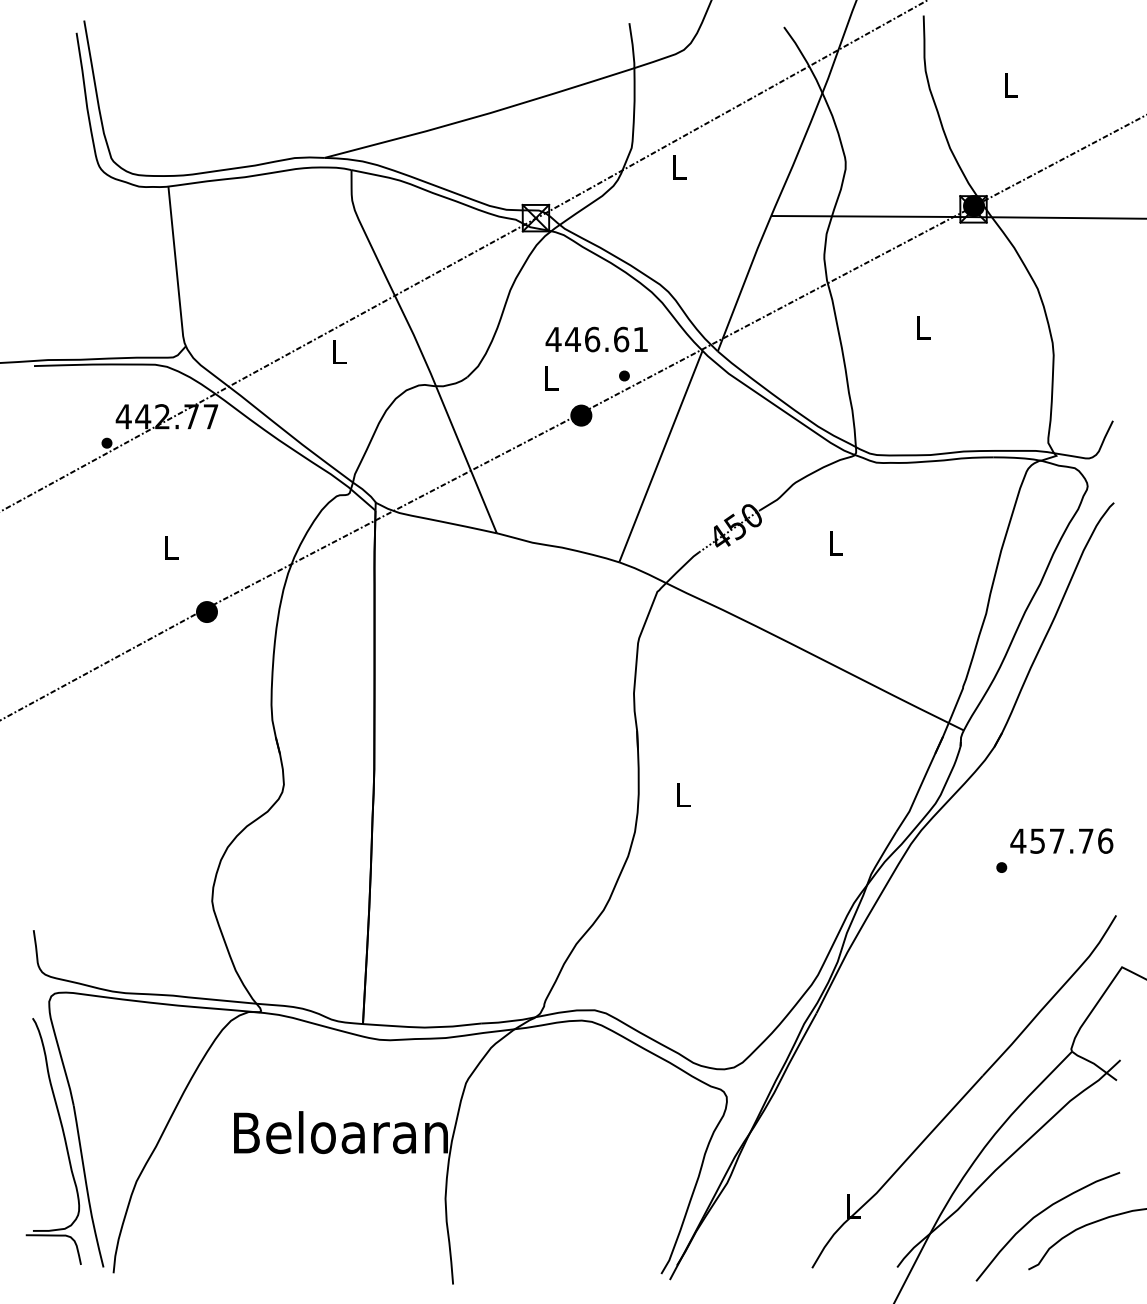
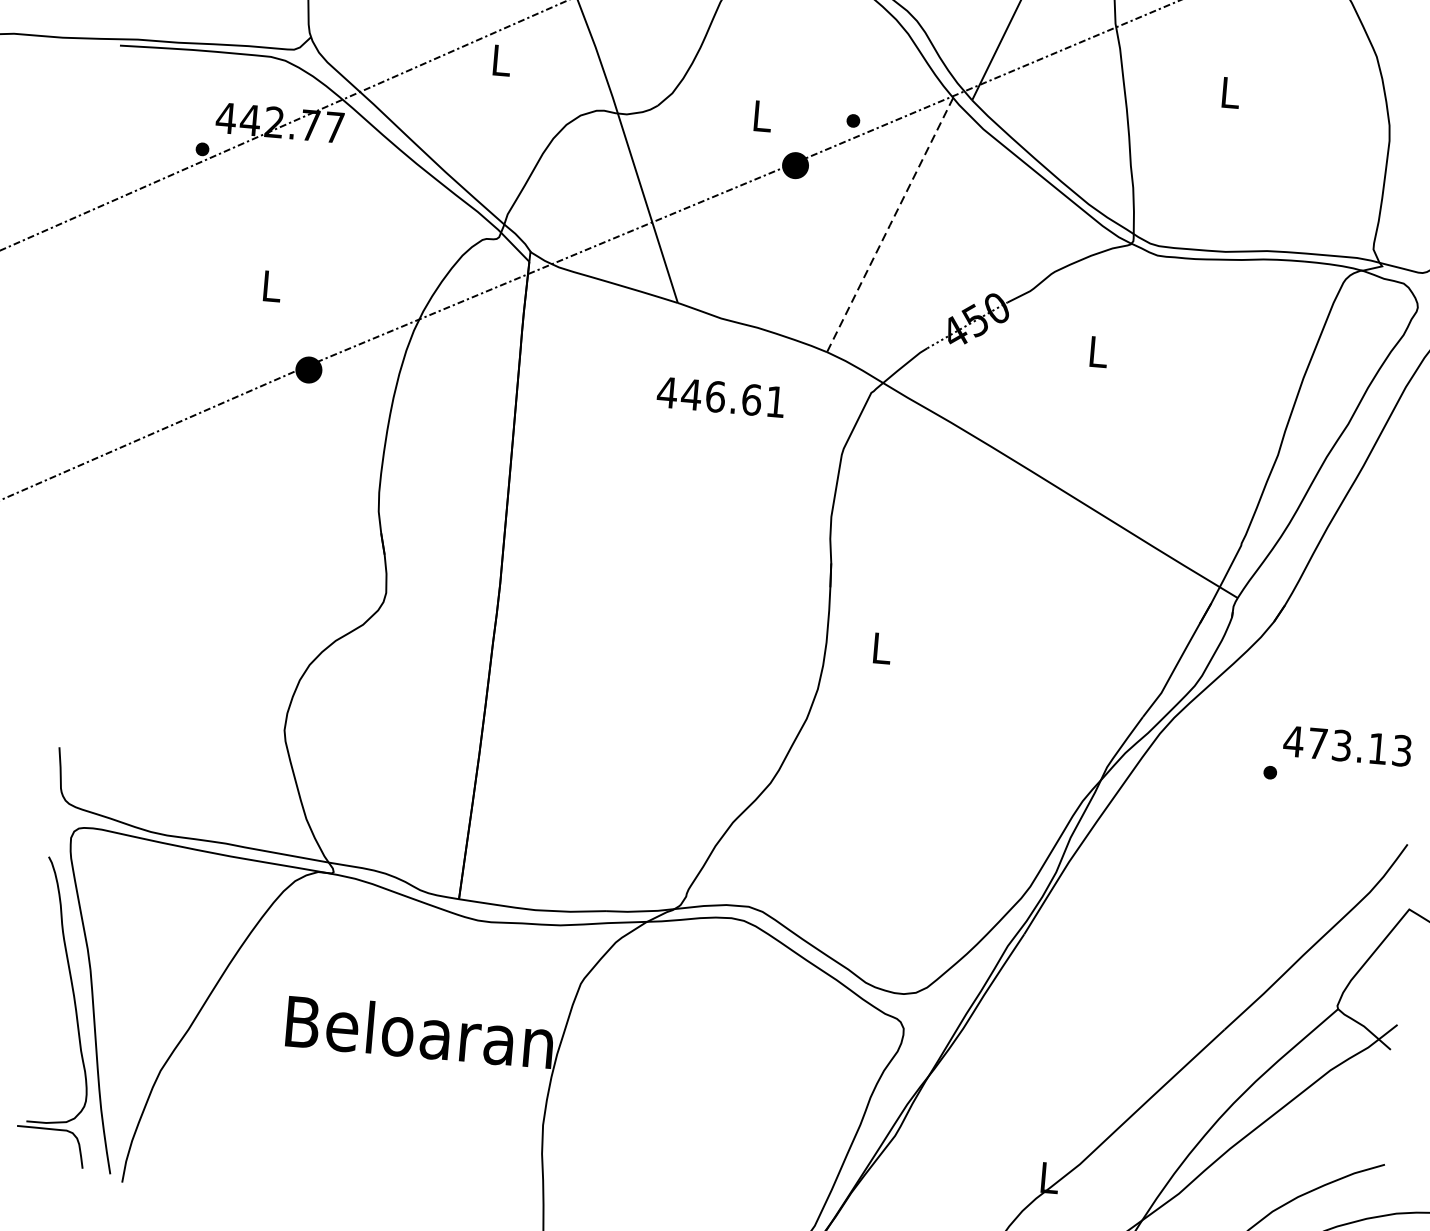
text: (596, 339) -> (720, 397), moved
line: (660, 456) -> (889, 224), solid -> dashed
text: (1071, 840) -> (1359, 746), 457.76 -> 473.13

